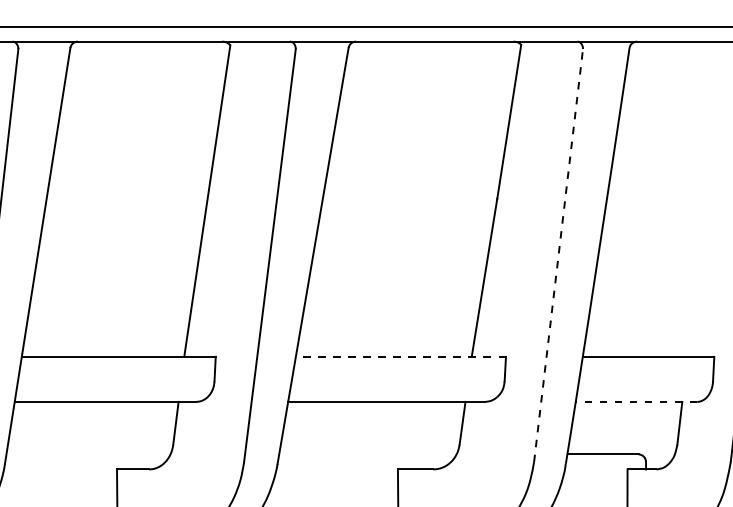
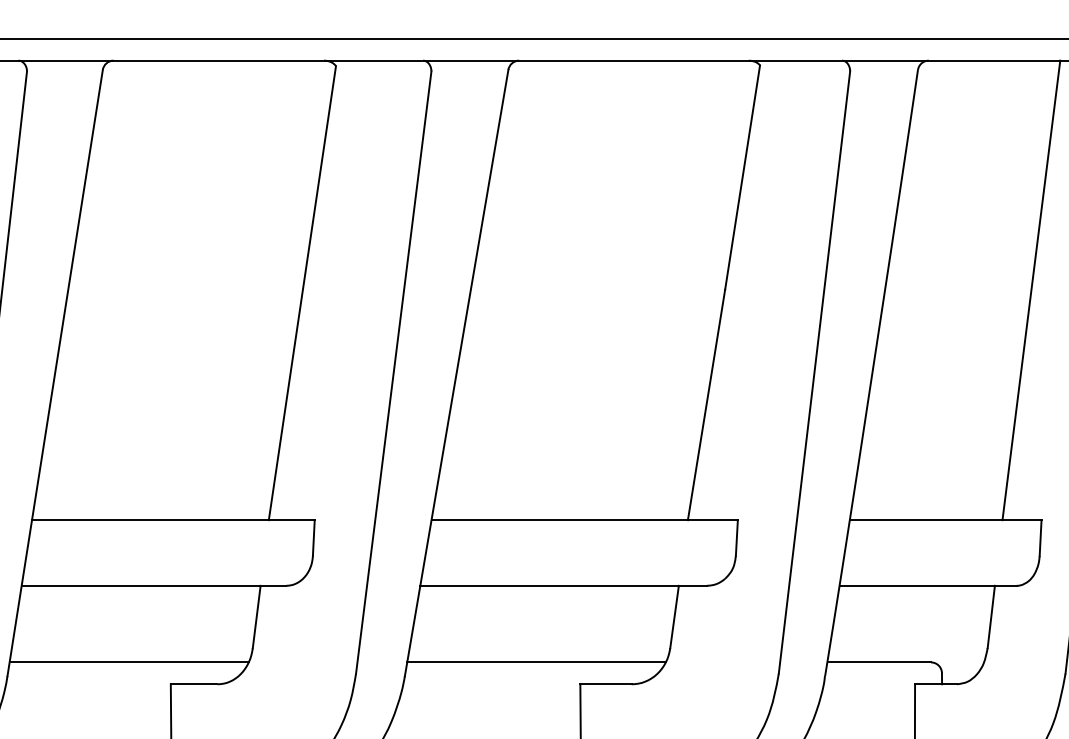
line: (707, 198) -> (1031, 289), added
line: (558, 255) -> (814, 372), dashed -> solid
line: (400, 356) -> (584, 519), dashed -> solid
line: (636, 401) -> (928, 585), dashed -> solid
line: (88, 454) -> (129, 662), added
line: (367, 454) -> (535, 662), added

